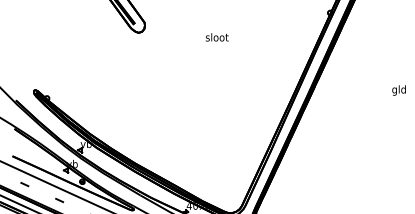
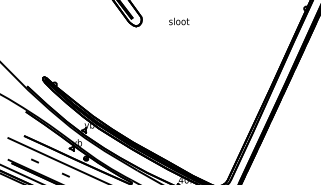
text: (216, 37) -> (178, 21), moved

